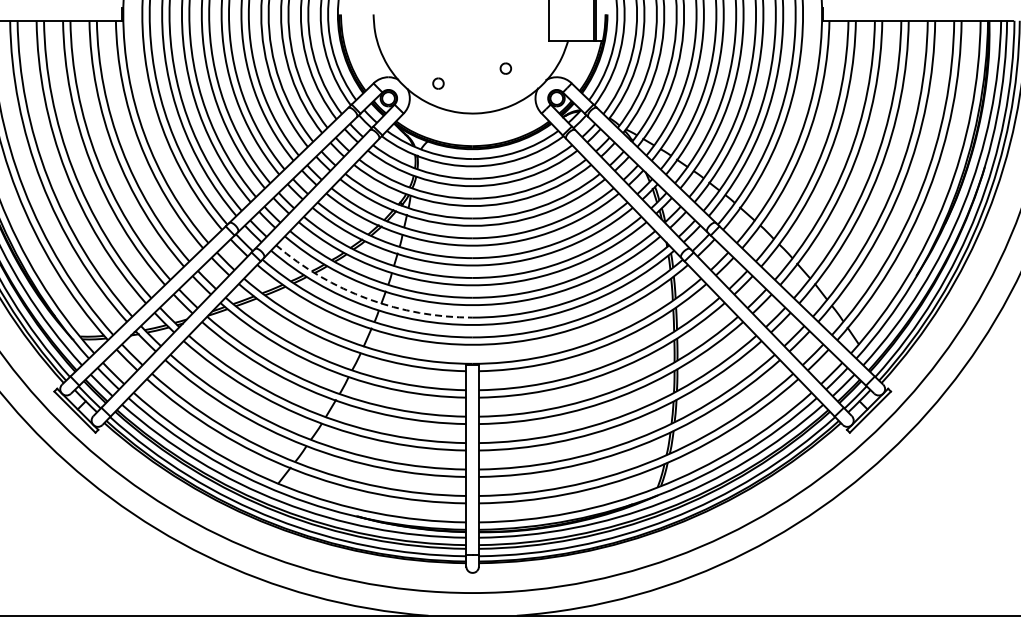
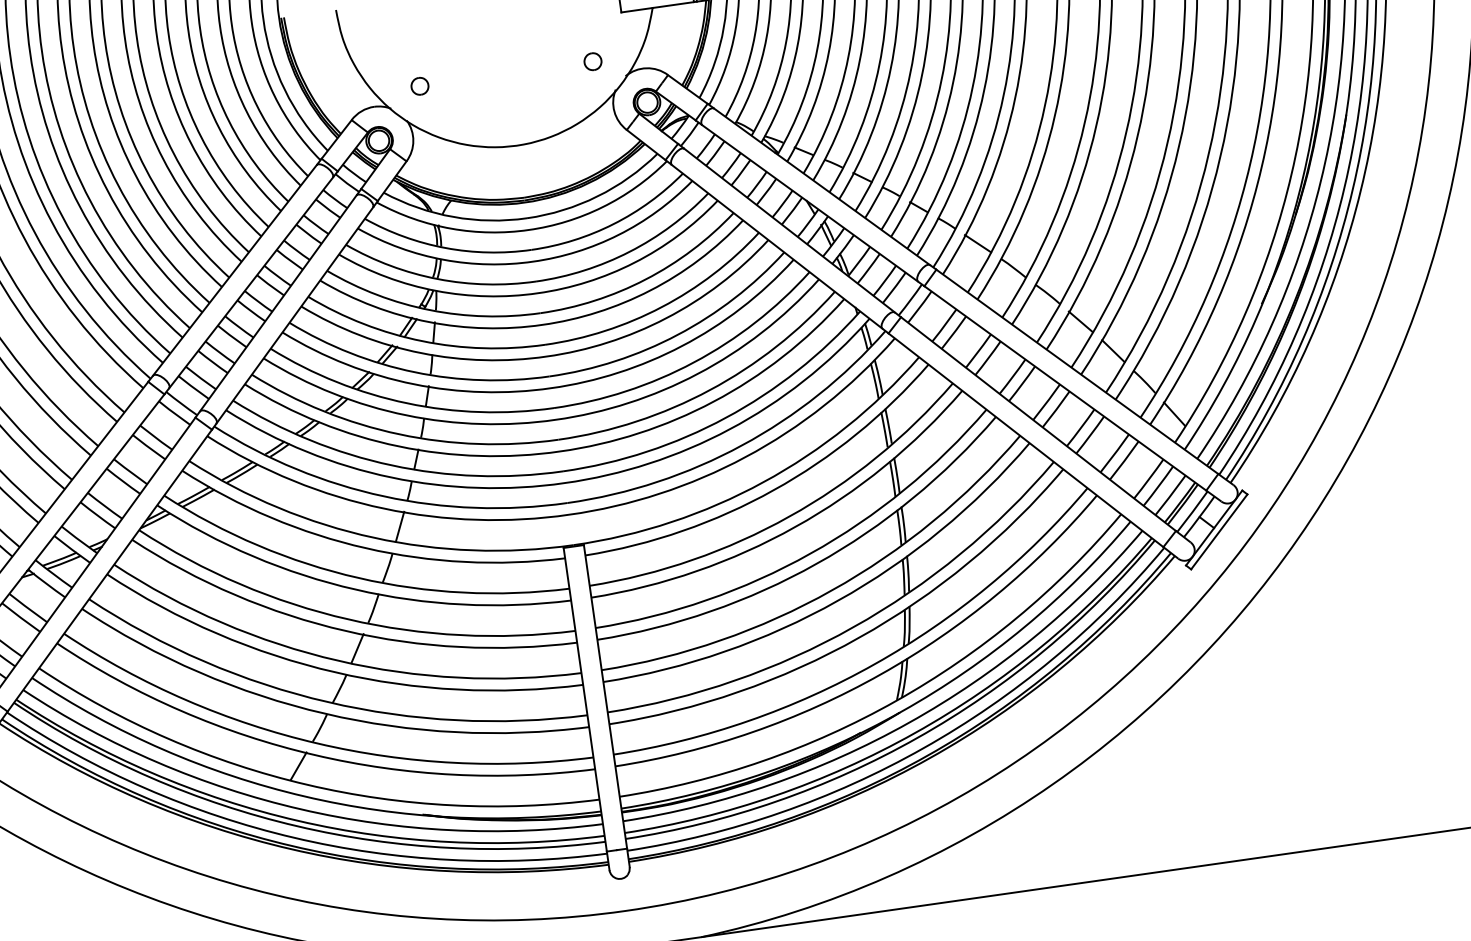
part: (505, 68) -> (592, 61), moved
part: (438, 83) -> (420, 86), moved
arc: (368, 298) -> (392, 464), dashed -> solid

